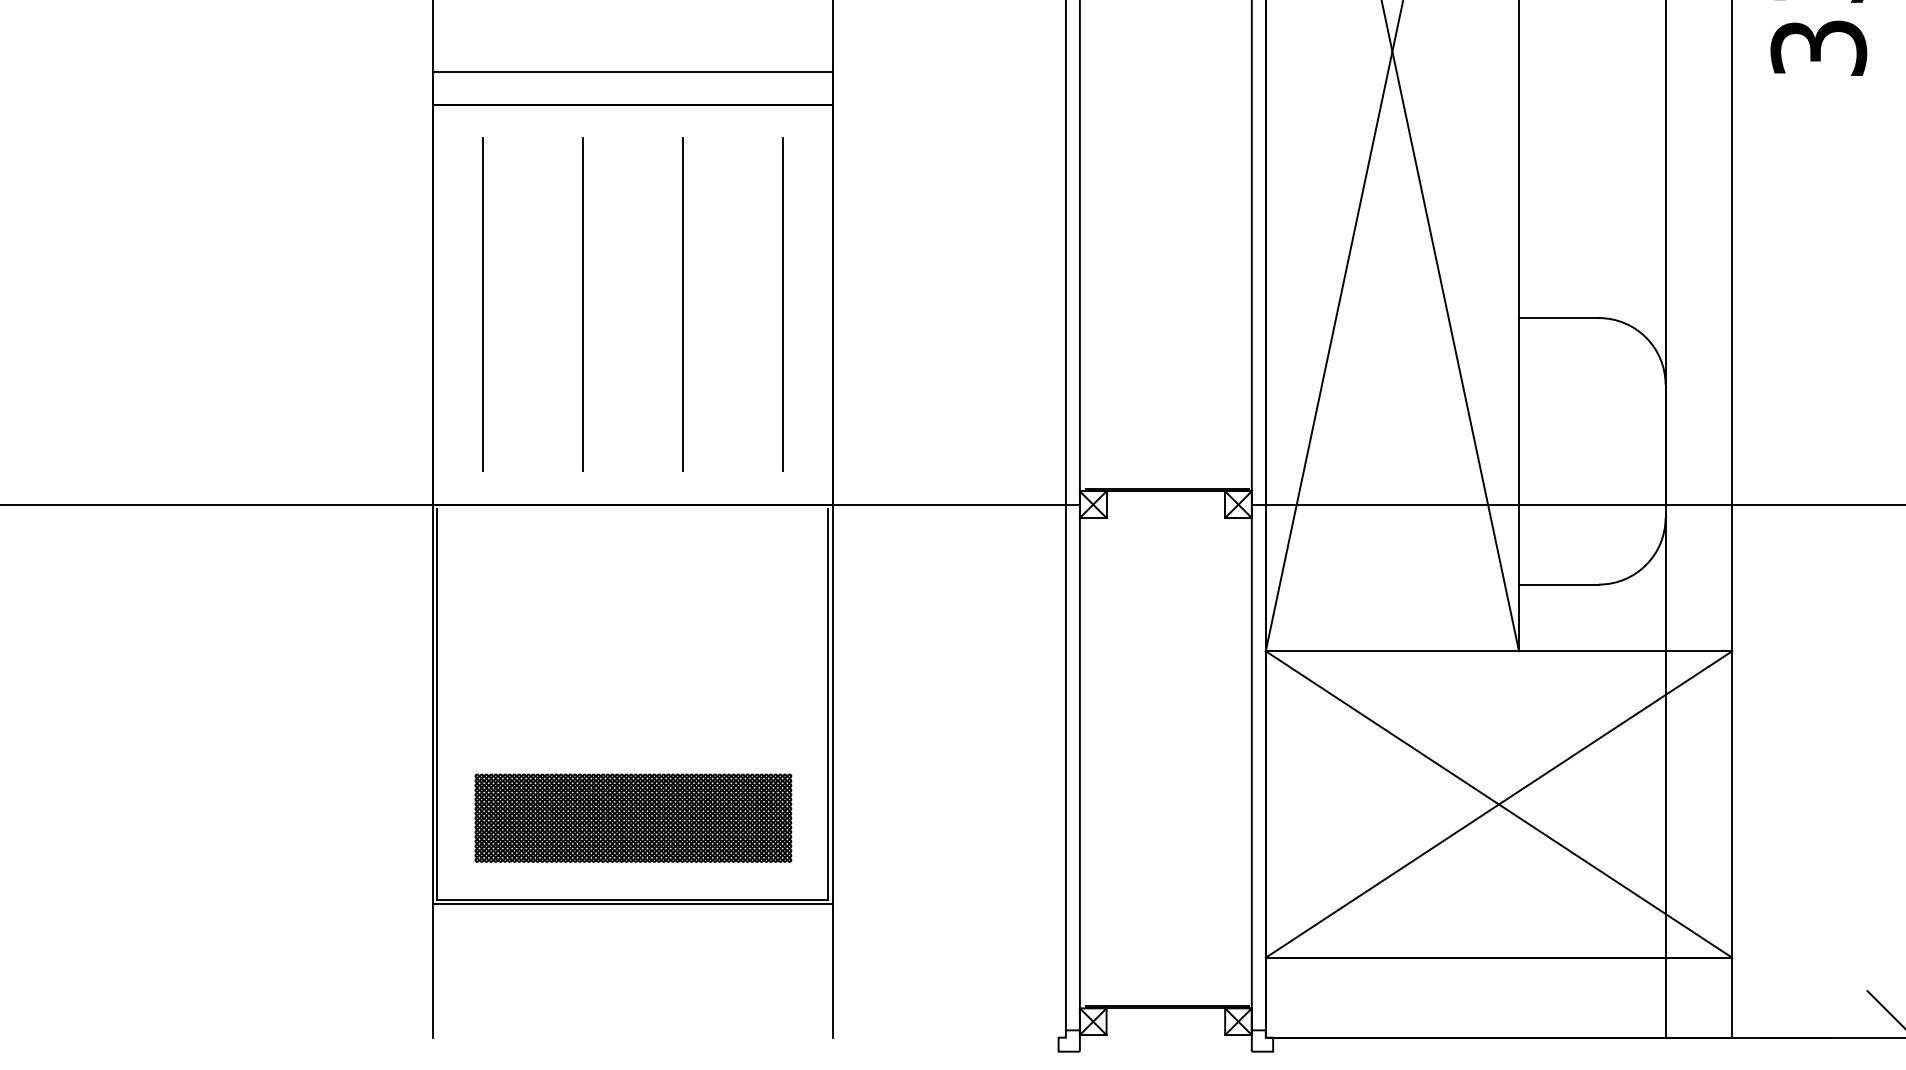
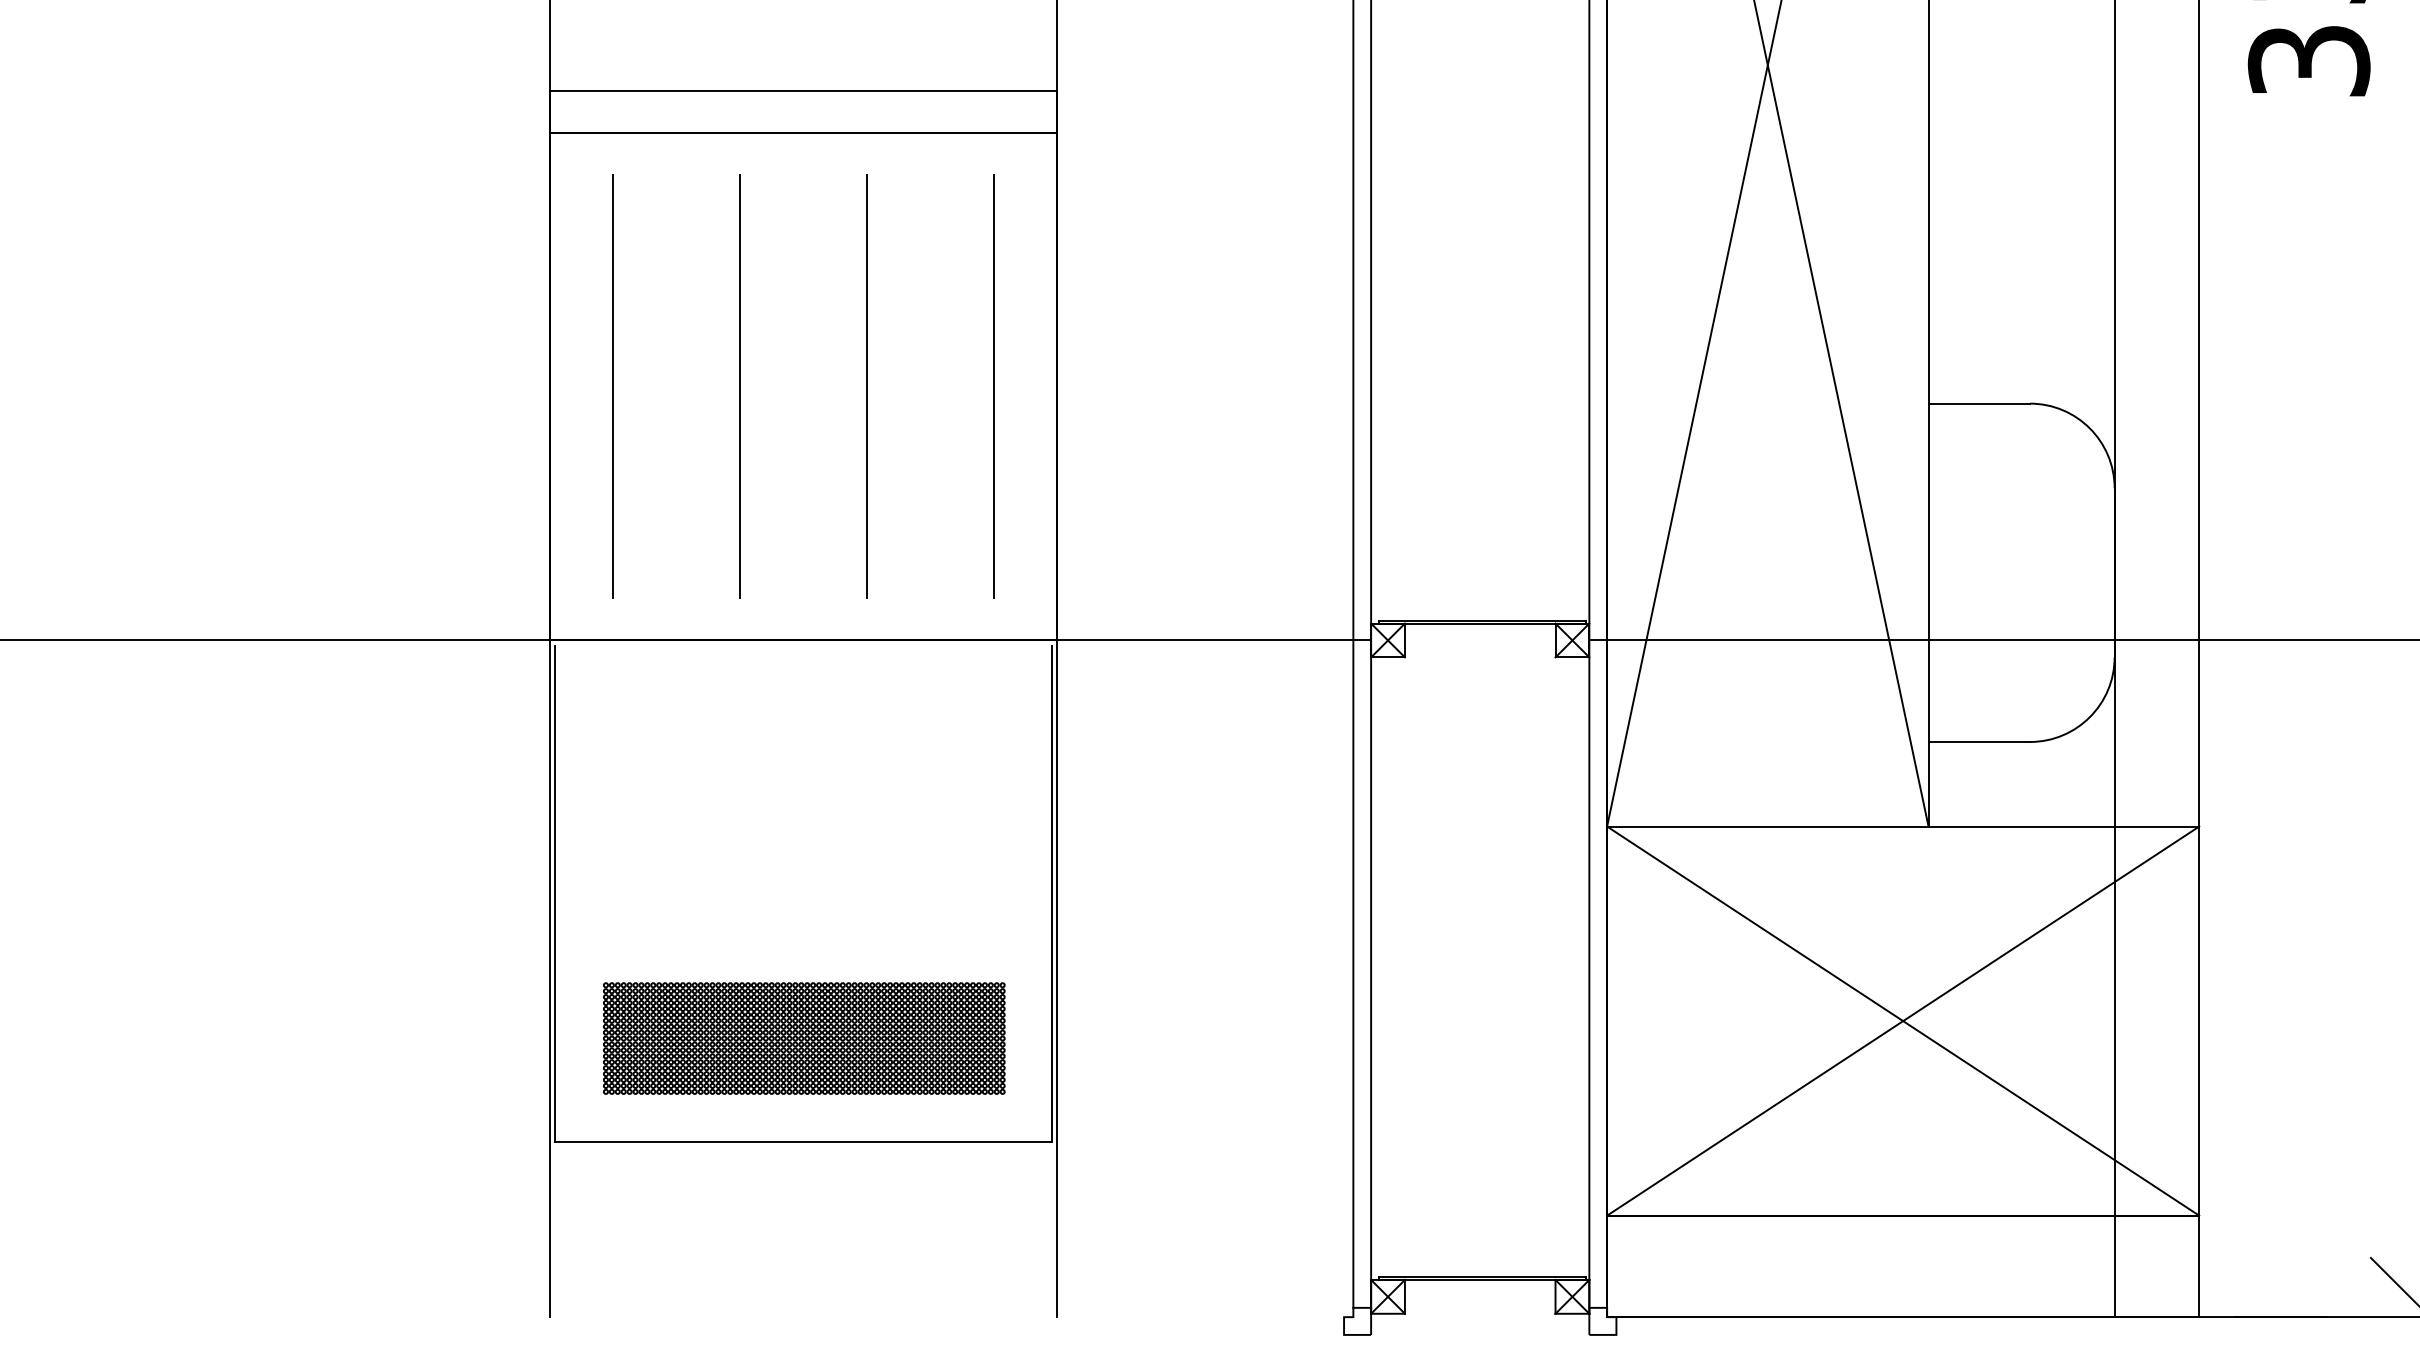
line: (632, 904) -> (803, 1148), removed

